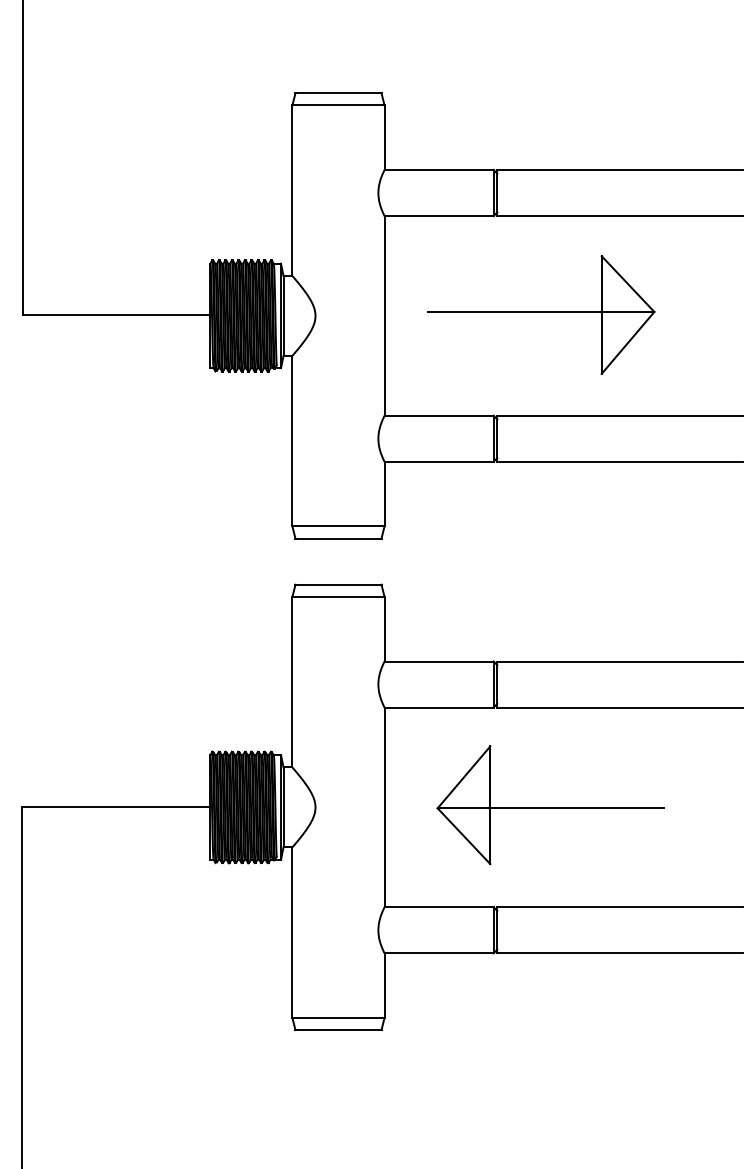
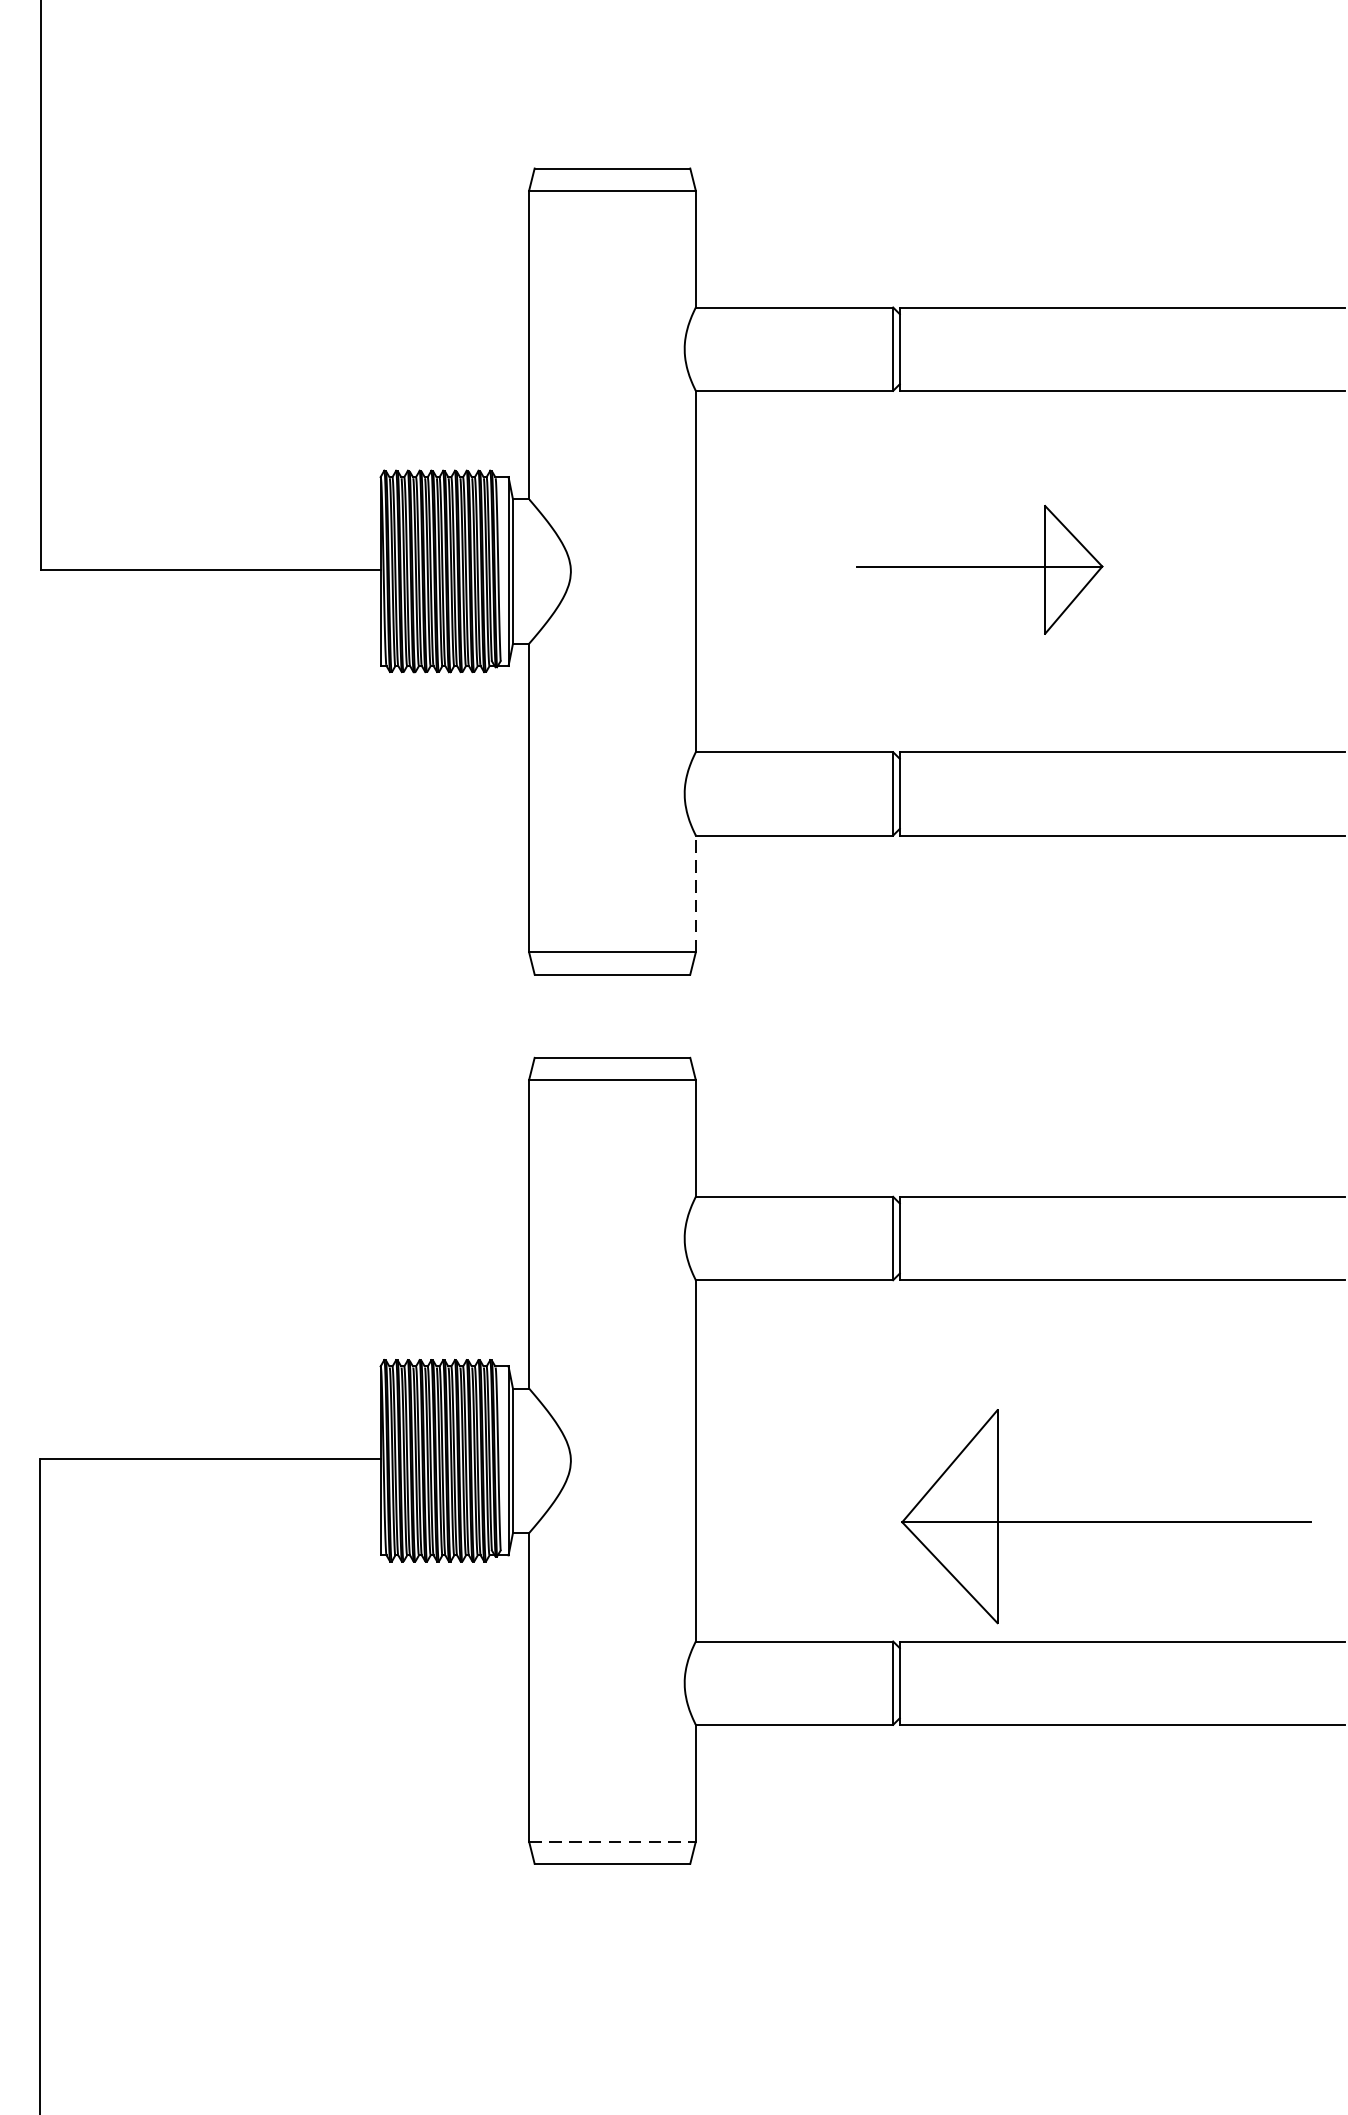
part: (541, 314) -> (979, 568), size x0.6
line: (384, 493) -> (695, 892), solid -> dashed
part: (550, 805) -> (1106, 1517), moved
line: (338, 1017) -> (612, 1840), solid -> dashed

